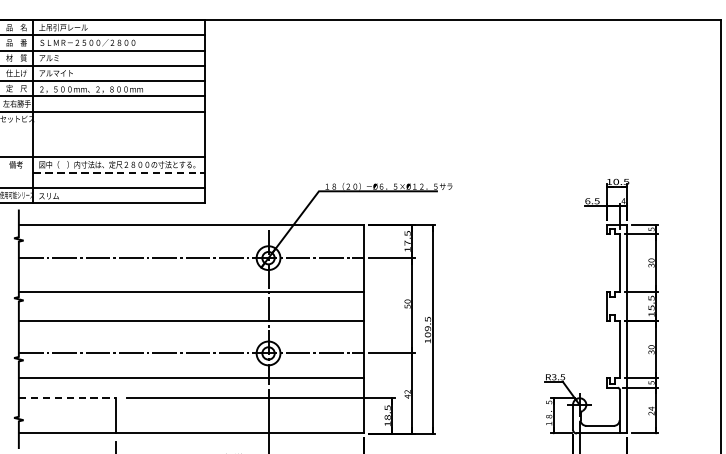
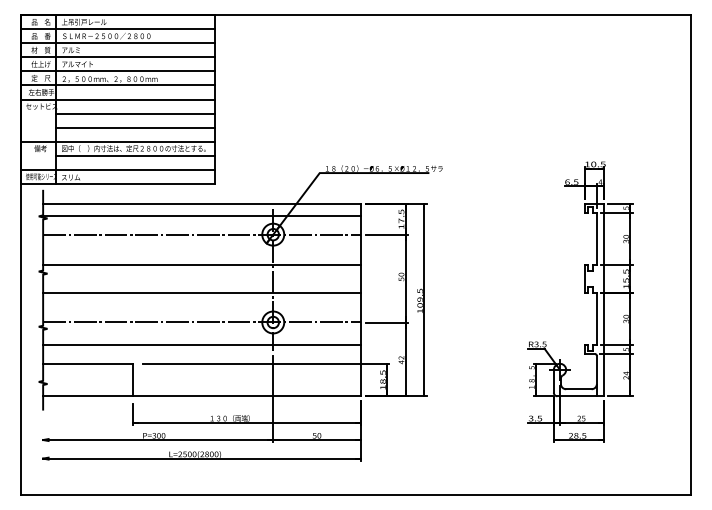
line: (119, 126) -> (135, 113), added
line: (119, 141) -> (135, 127), added
line: (120, 172) -> (136, 155), dashed -> solid
line: (191, 238) -> (202, 216), added
line: (66, 397) -> (87, 363), dashed -> solid

